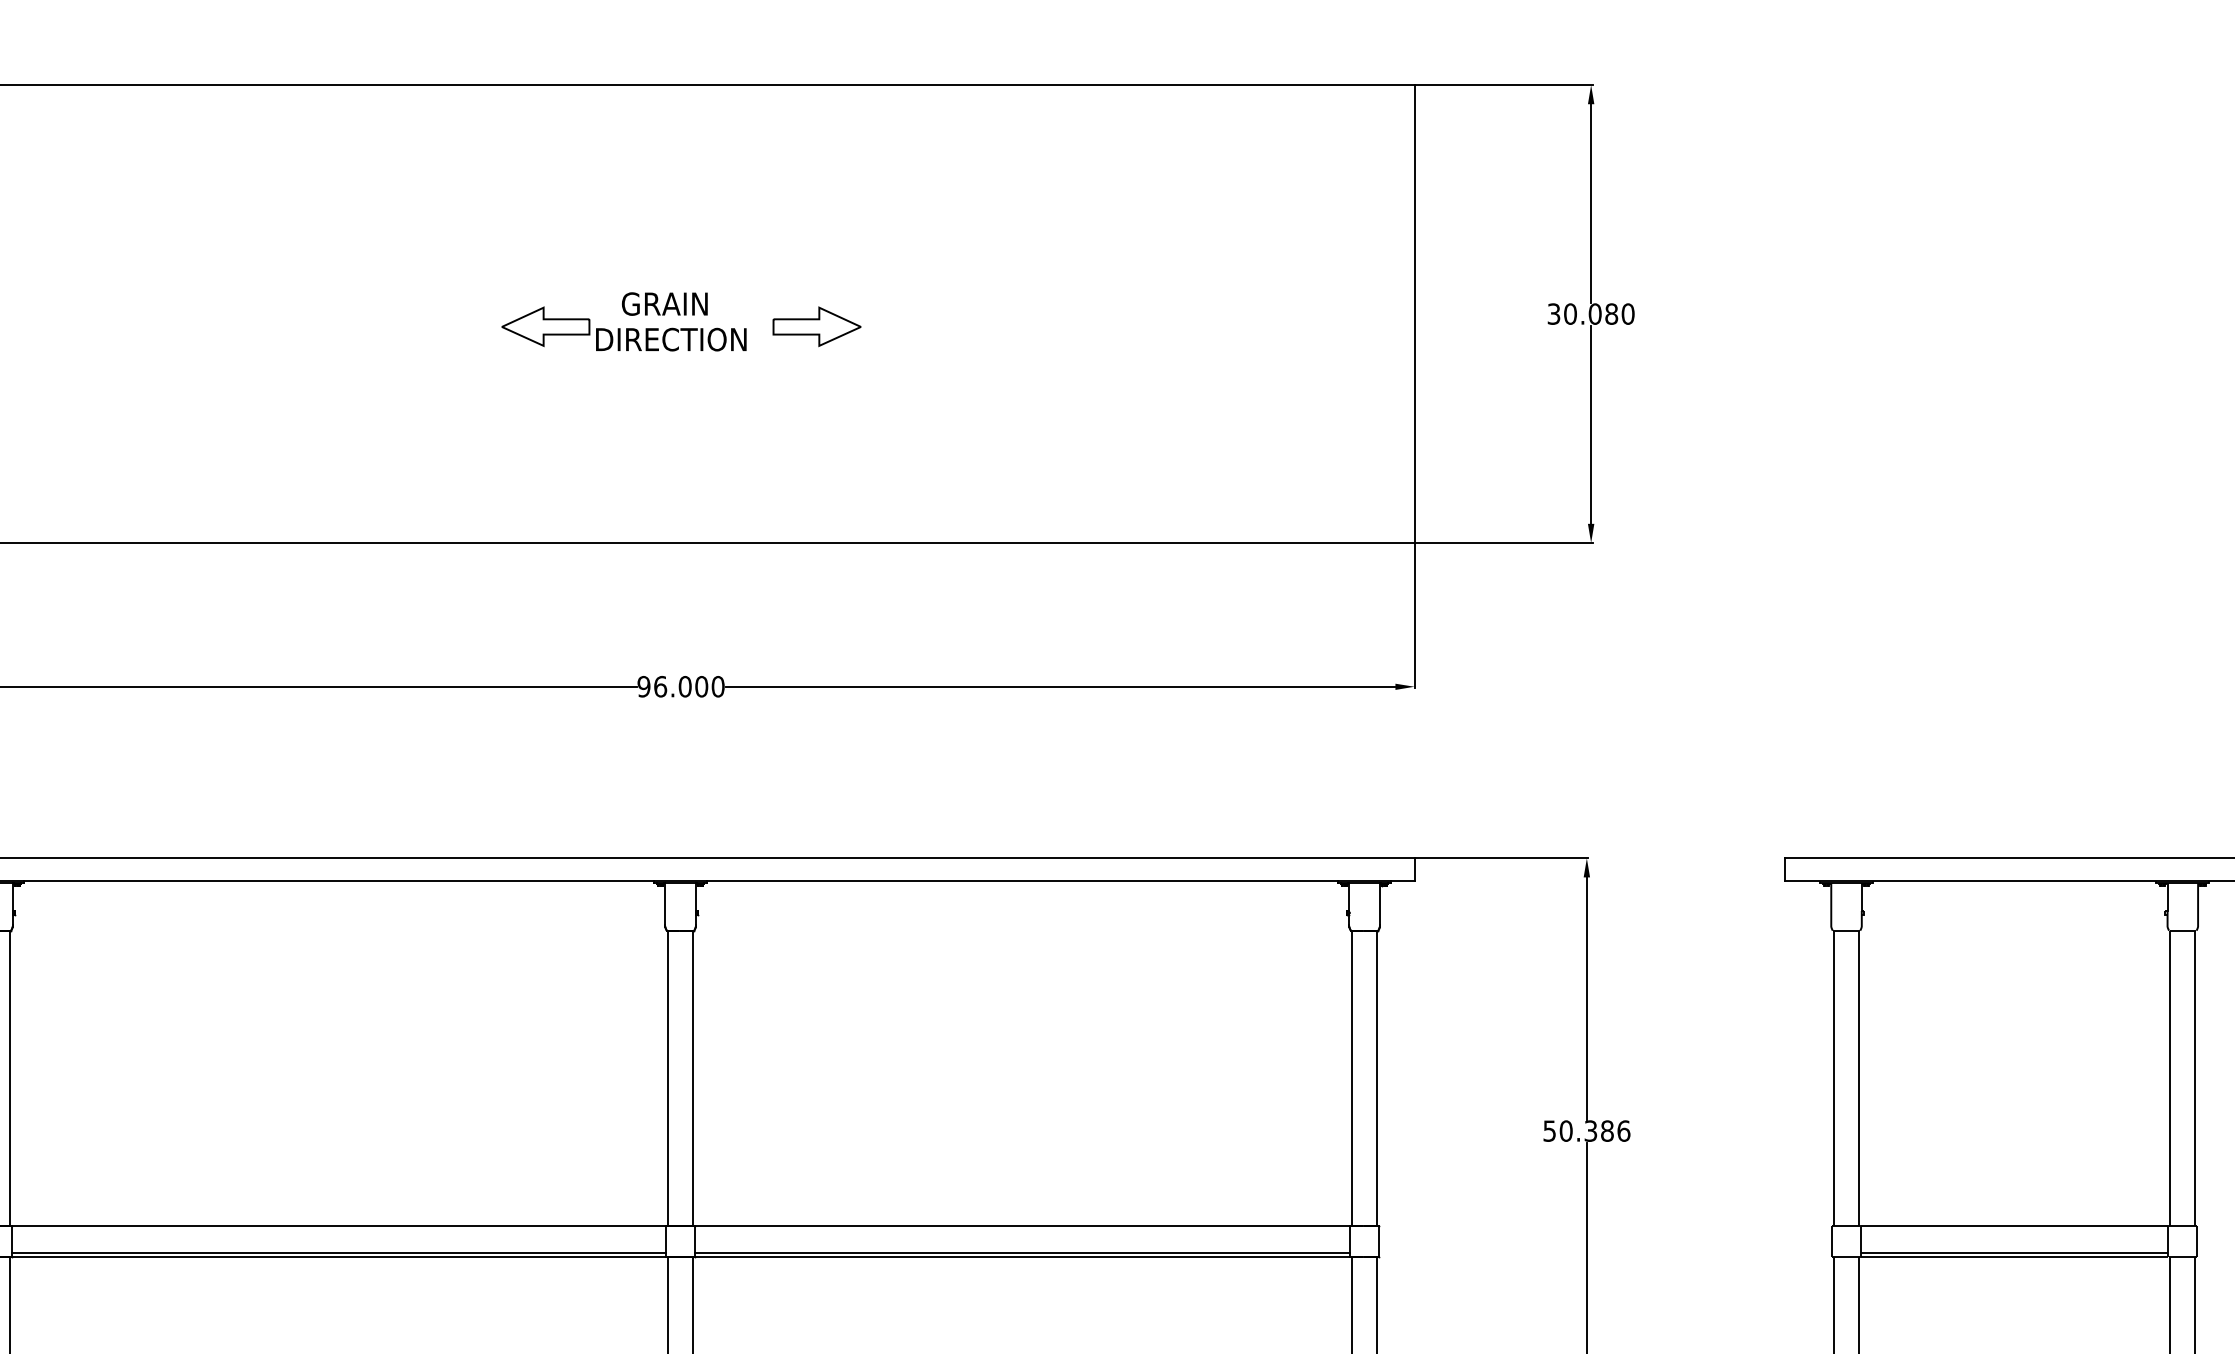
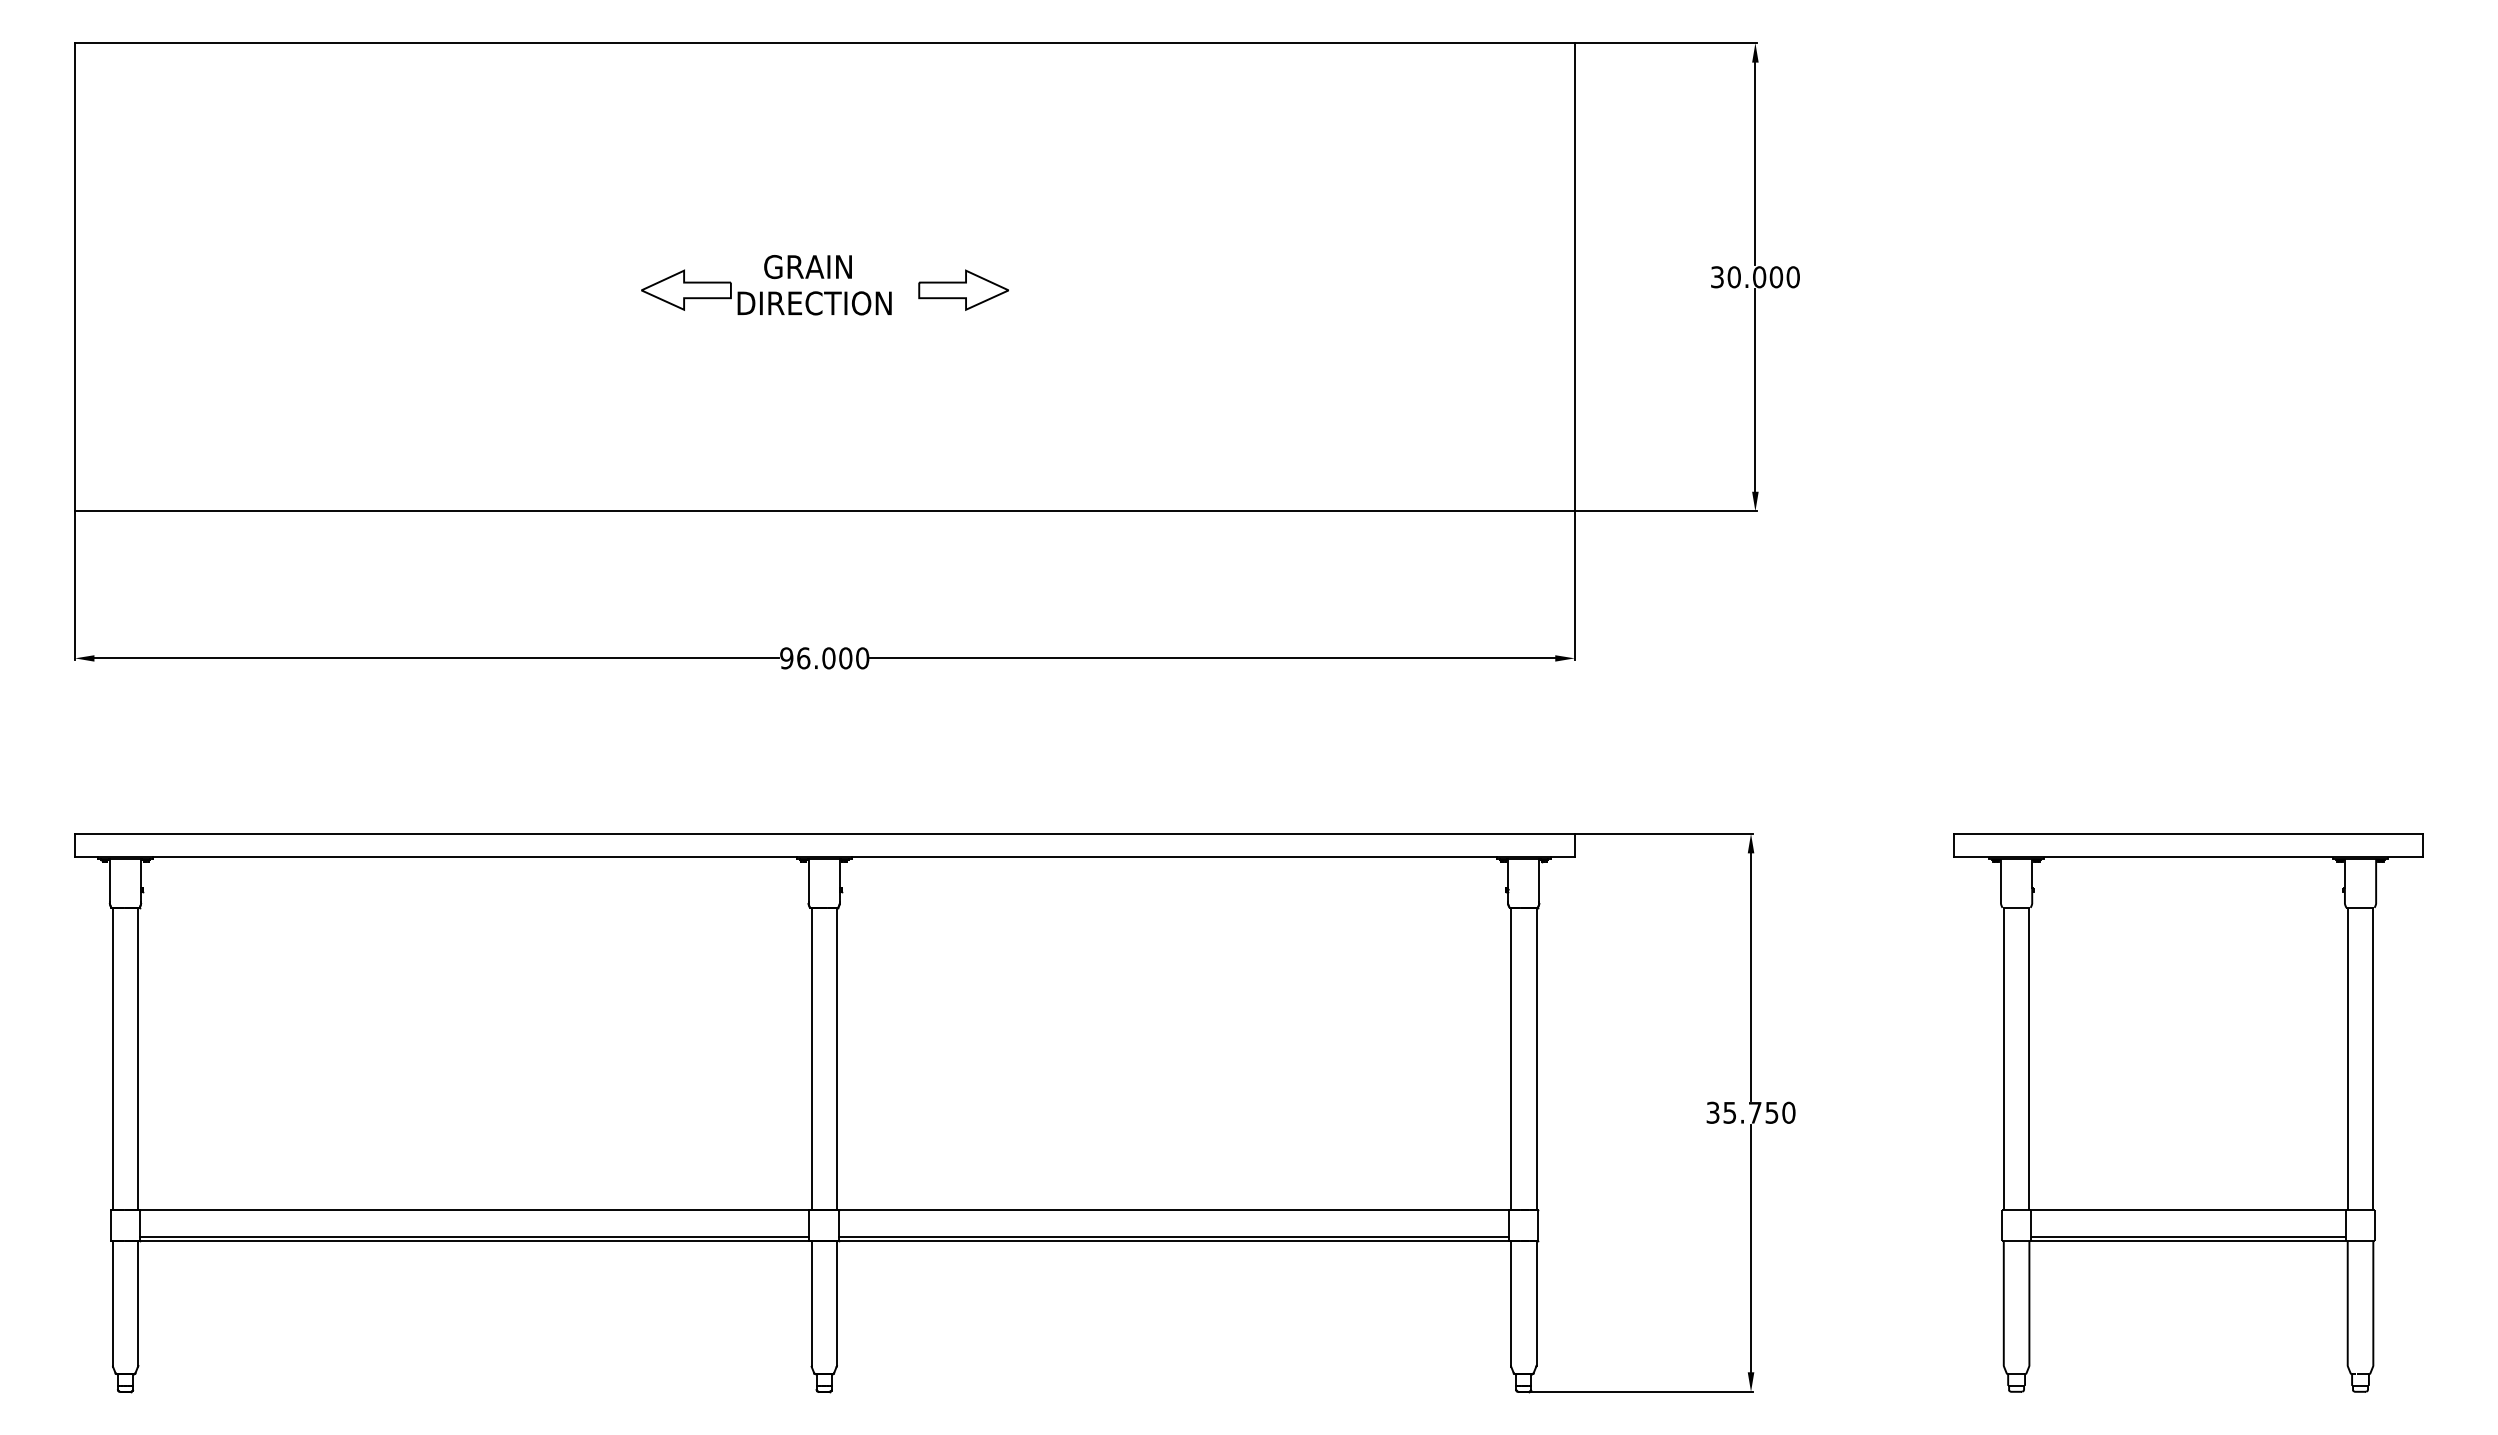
text: (1611, 313) -> (1776, 276), 30.080 -> 30.000
text: (1587, 1130) -> (1751, 1112), 50.386 -> 35.750

